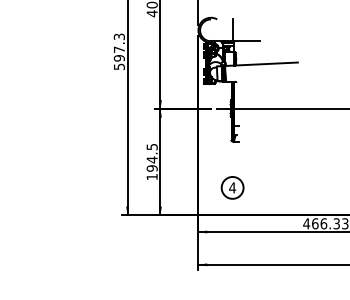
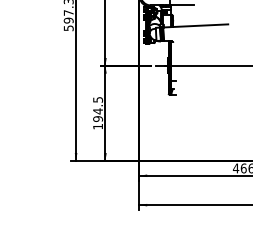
part: (232, 187) -> (169, 136), removed

